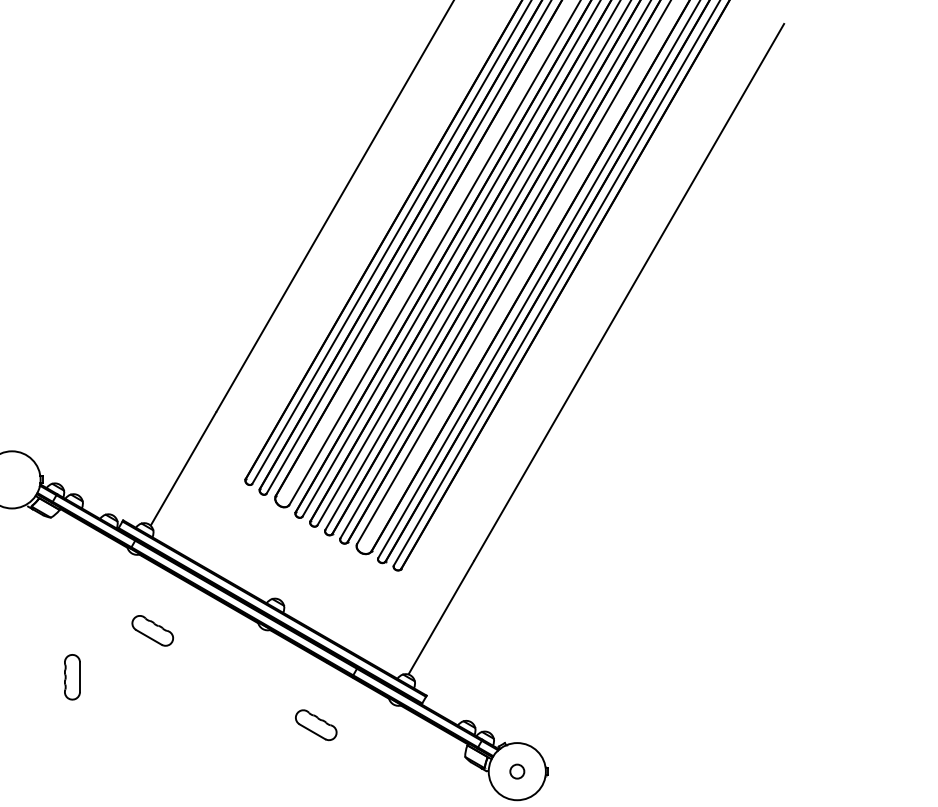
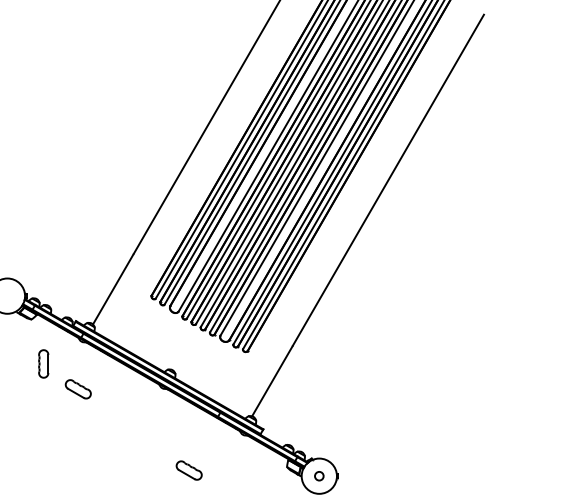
part: (151, 631) -> (77, 389), moved
part: (72, 676) -> (43, 363), moved
part: (315, 725) -> (188, 470), moved

